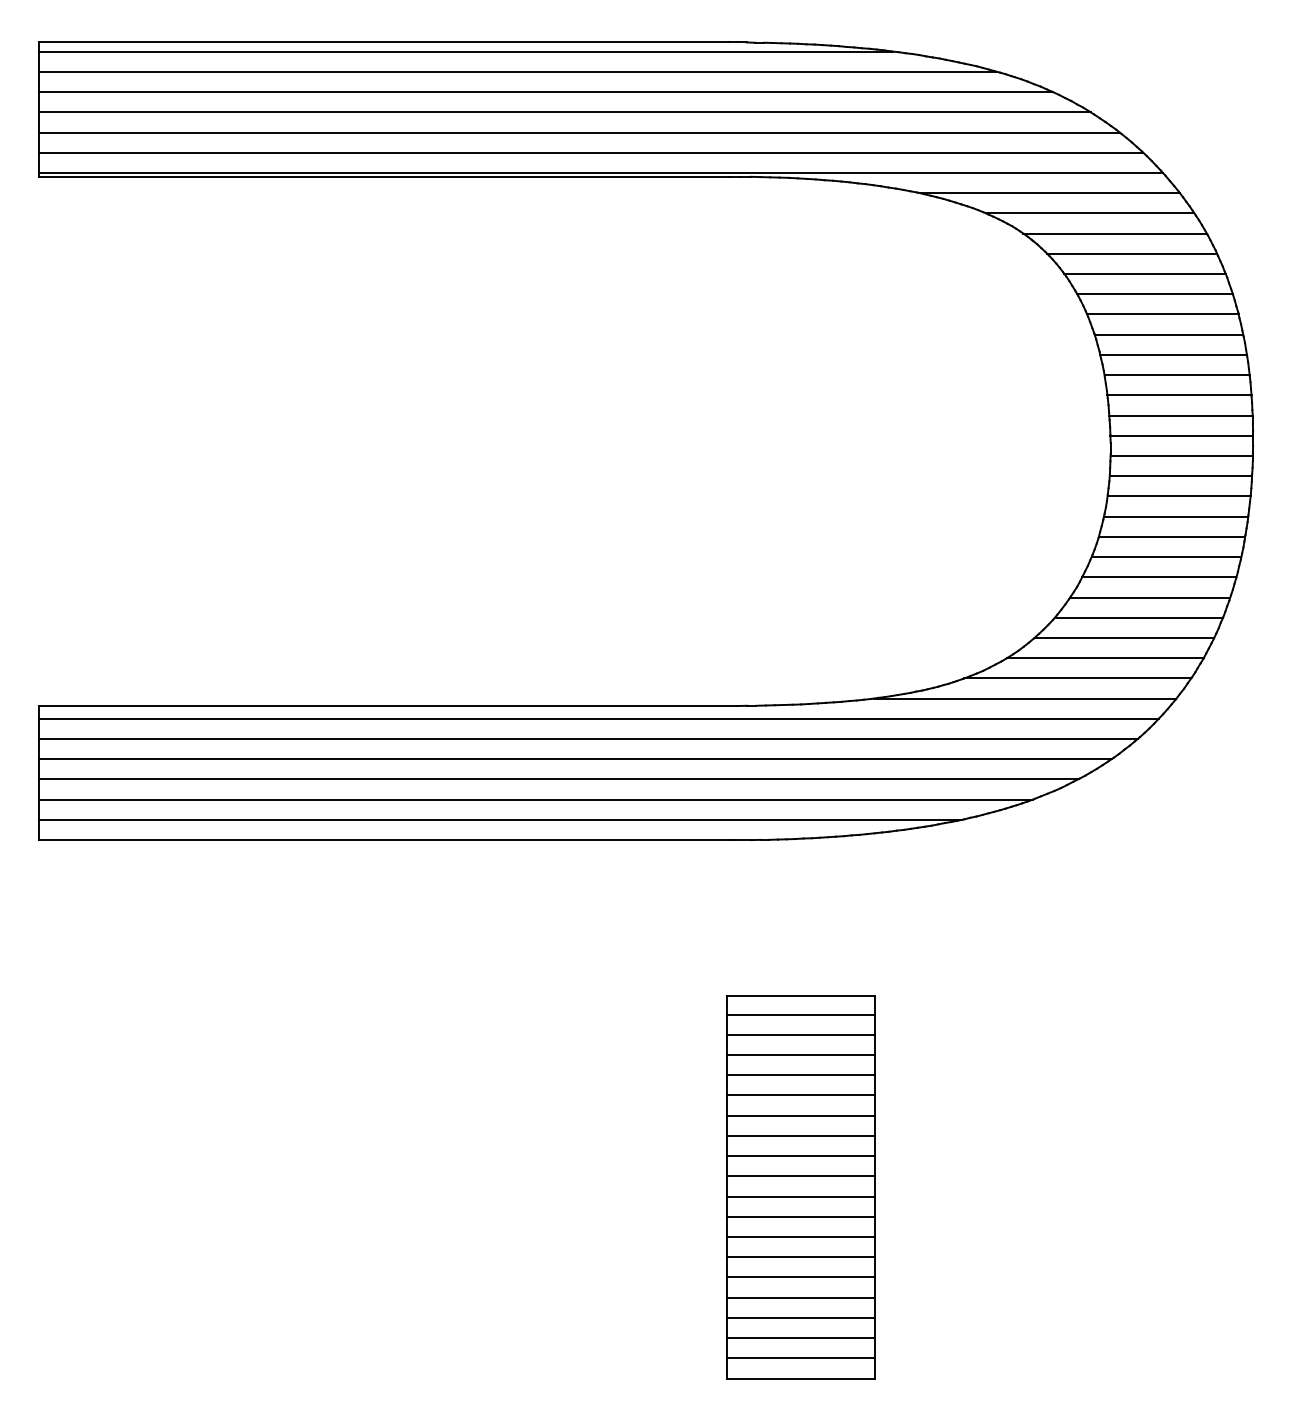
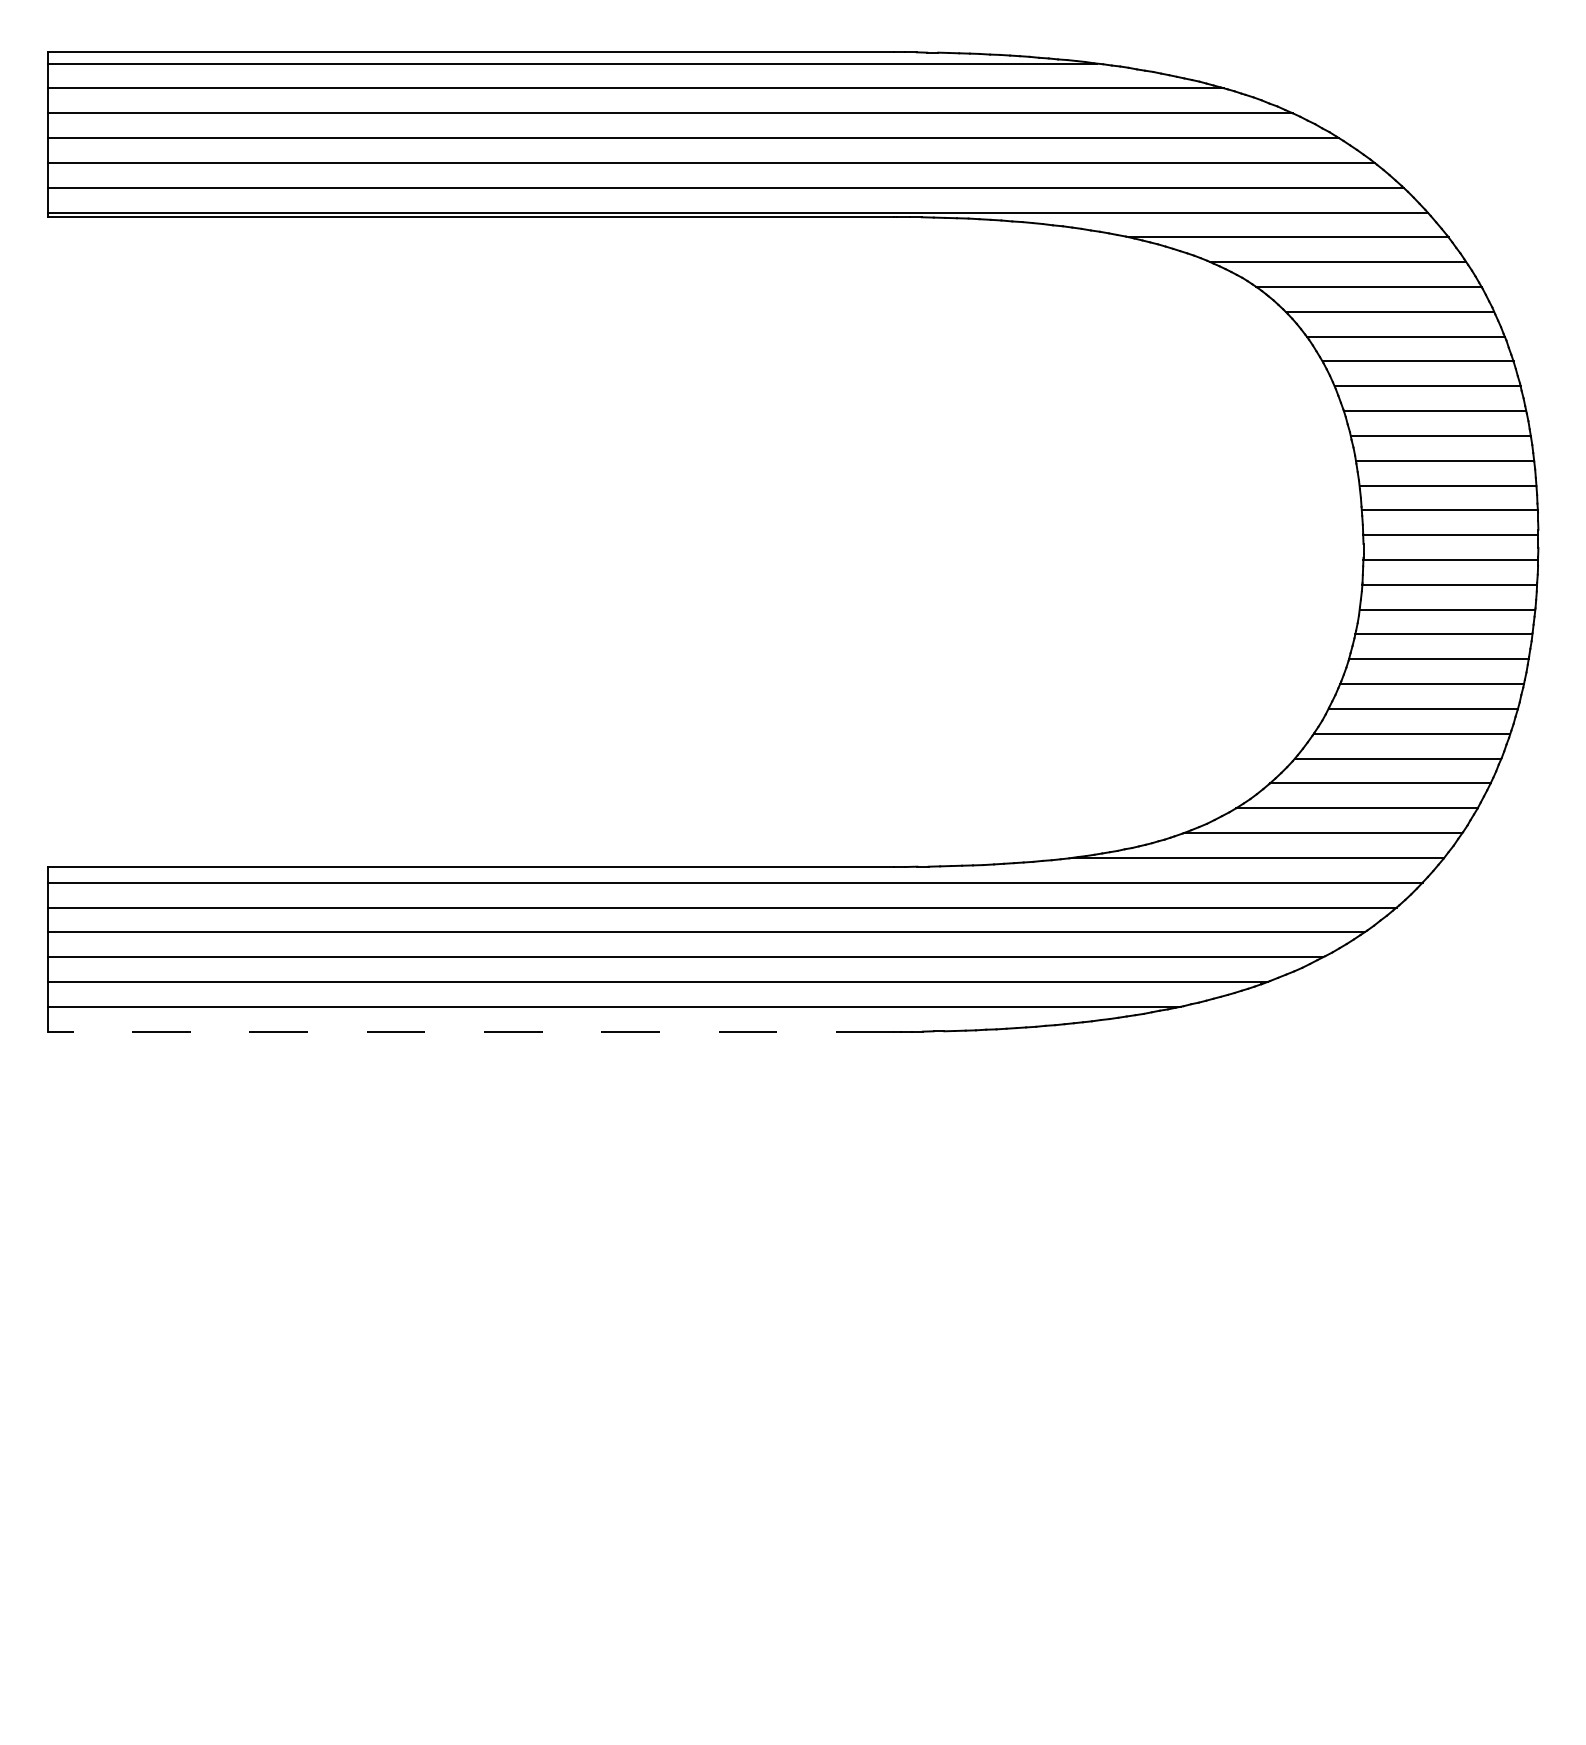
line: (383, 840) -> (470, 1031), solid -> dashed
part: (801, 1186) -> (983, 1457), removed

